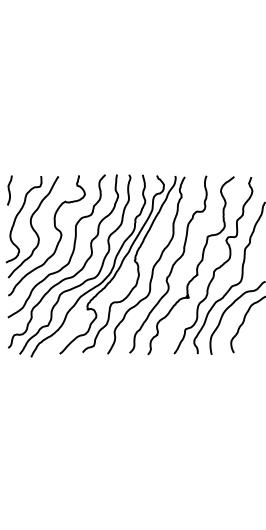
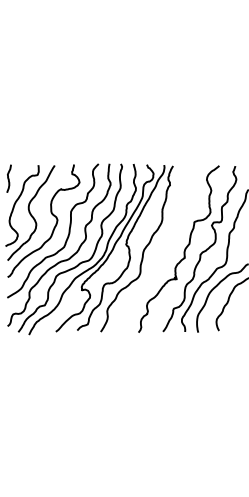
curve: (172, 265) -> (161, 248), removed

